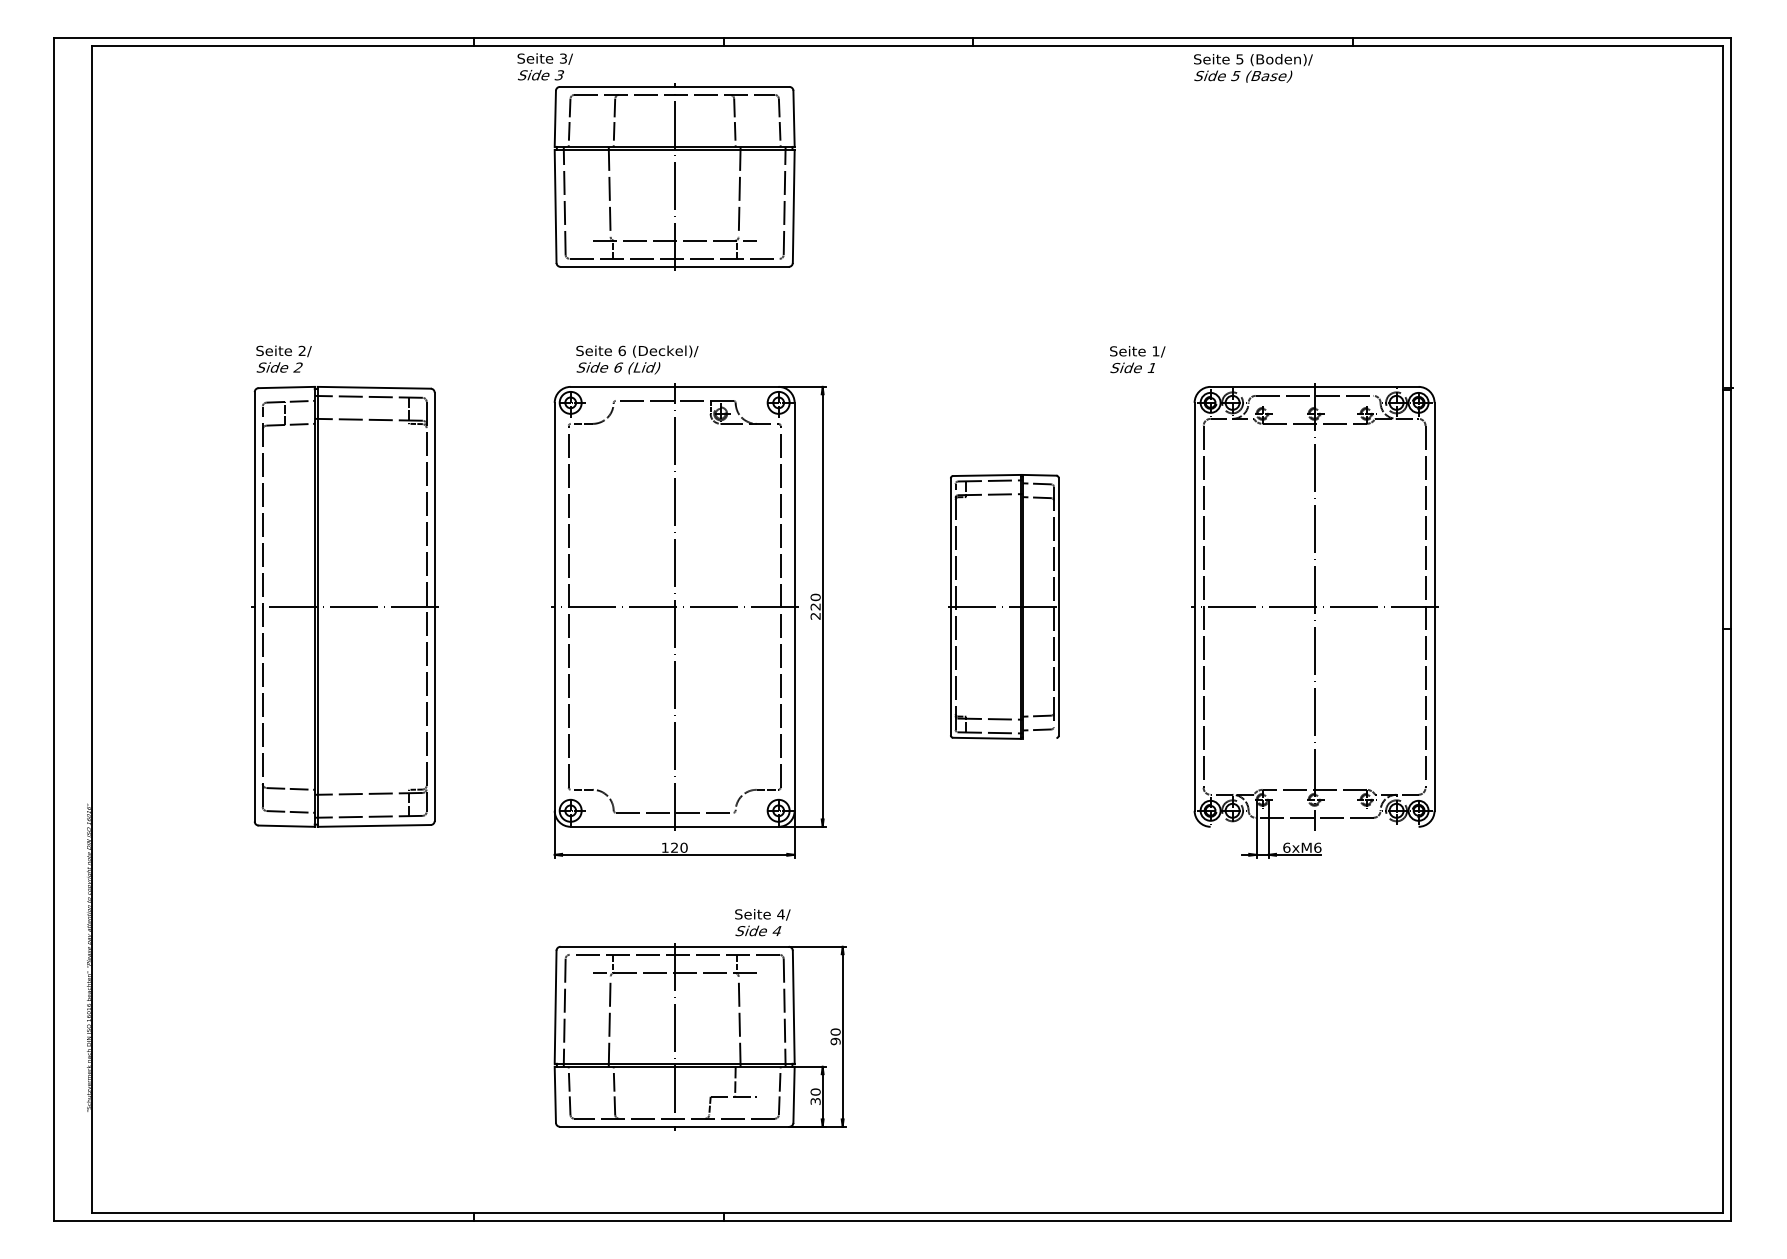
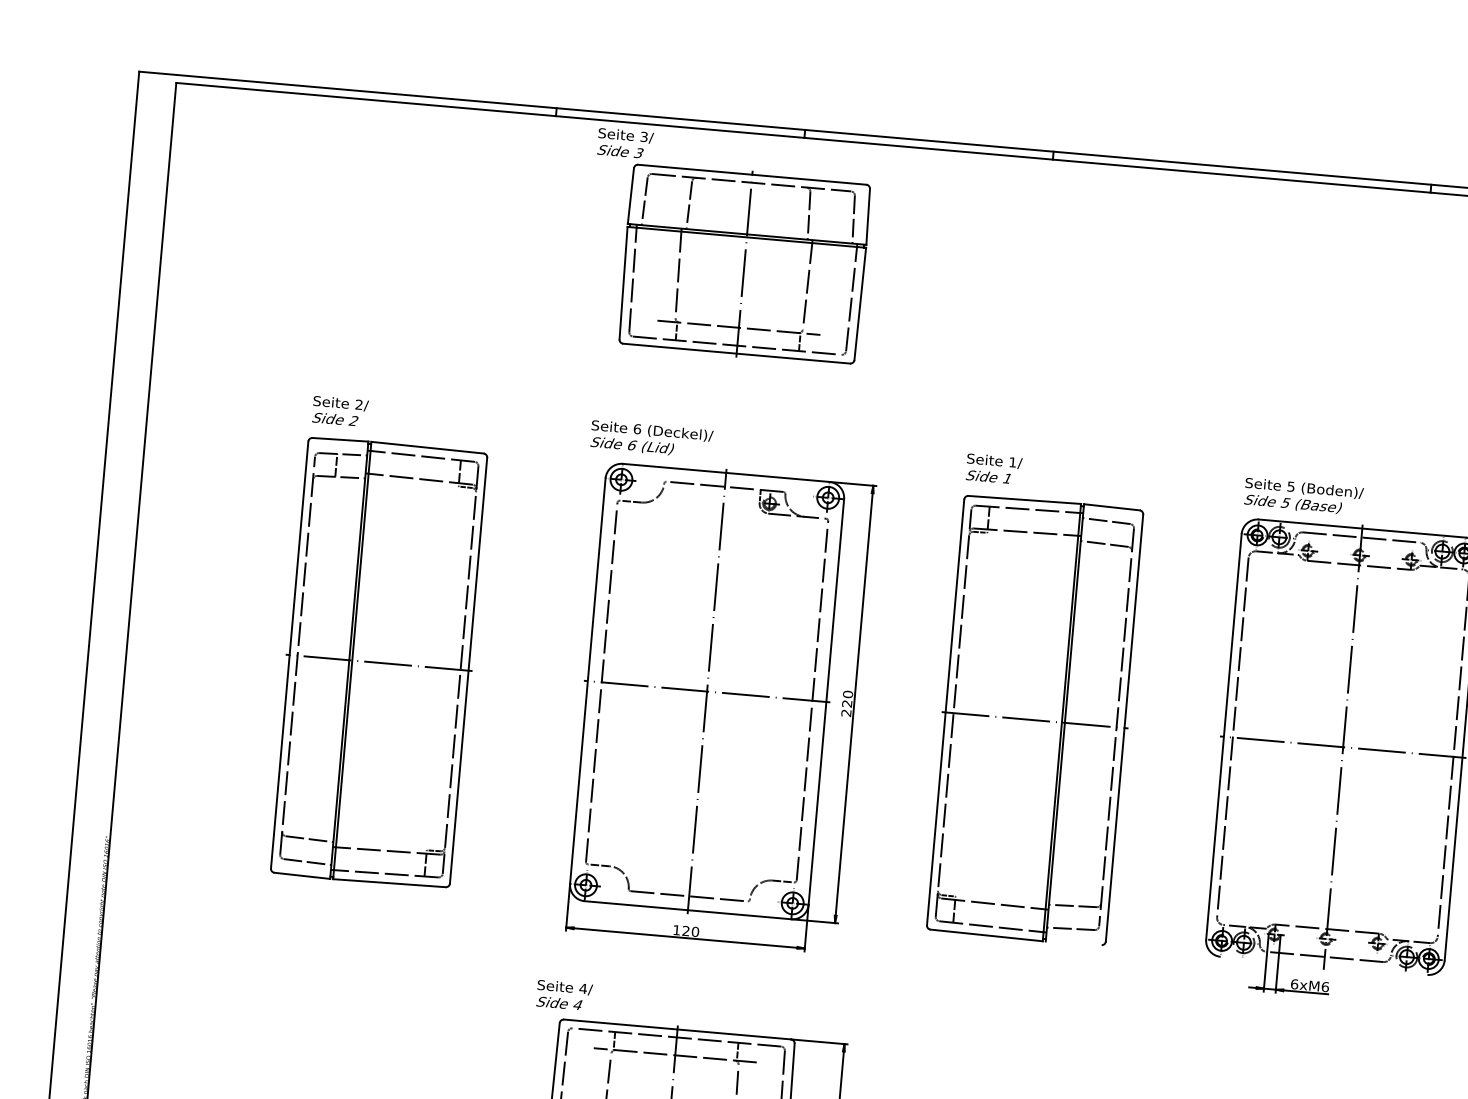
text: (1253, 68) -> (1303, 497), moved
text: (637, 359) -> (651, 438), moved
text: (1137, 359) -> (993, 468), moved
part: (1004, 606) -> (1034, 719), size x1.67
text: (762, 922) -> (564, 995), moved

